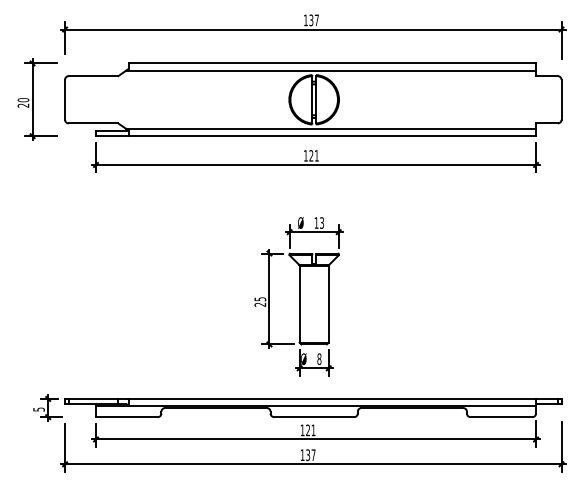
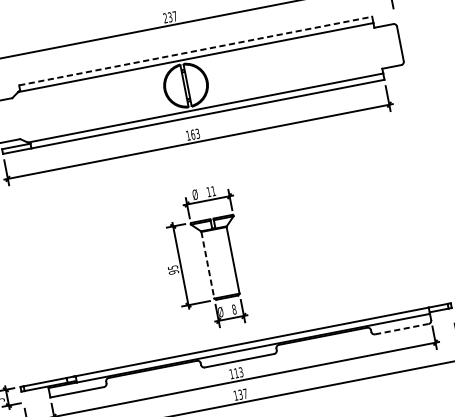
text: (305, 19) -> (164, 17), 137 -> 237
line: (332, 63) -> (195, 51), solid -> dashed
text: (313, 155) -> (194, 134), 121 -> 163
text: (322, 222) -> (213, 190), 13 -> 11
text: (260, 304) -> (174, 272), 25 -> 95
line: (299, 304) -> (207, 265), solid -> dashed
line: (501, 417) -> (401, 329), solid -> dashed
text: (310, 430) -> (238, 372), 121 -> 113

